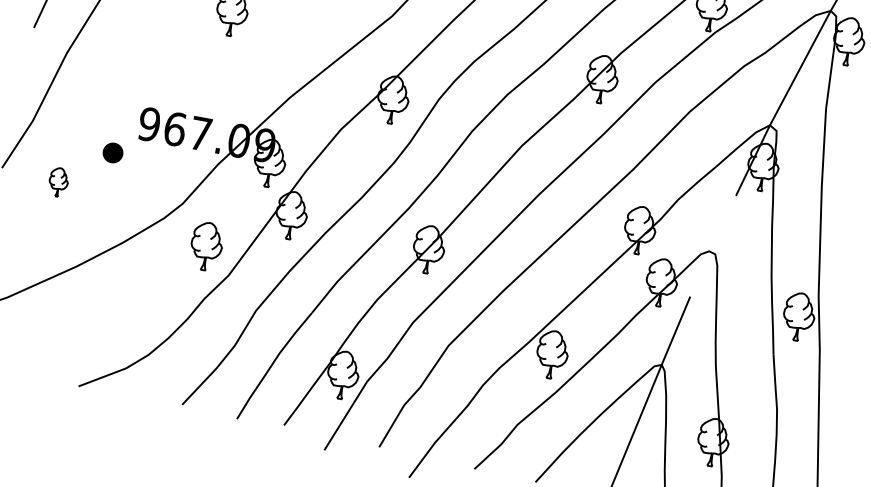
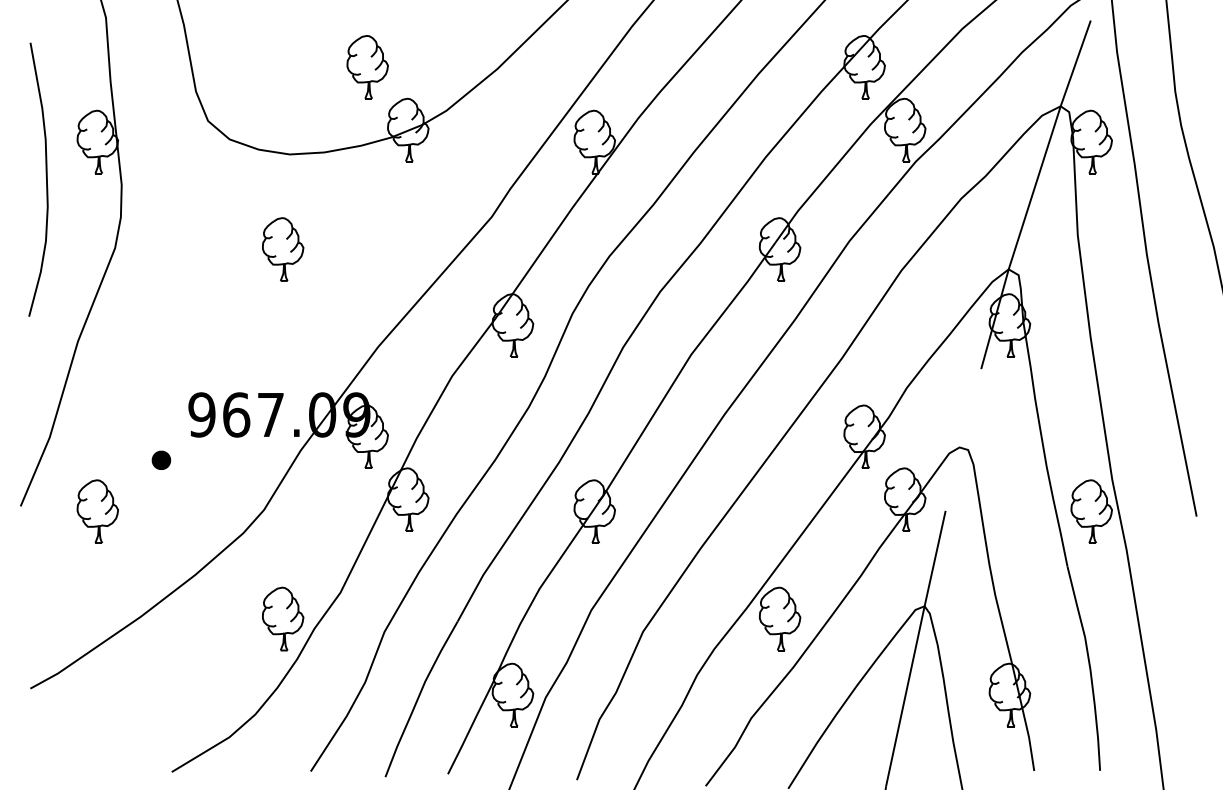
part: (113, 152) -> (161, 459), size x0.71
part: (58, 182) -> (97, 511), size x1.67
part: (206, 246) -> (283, 618), moved

